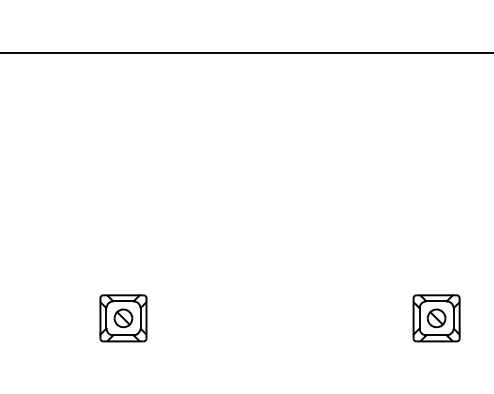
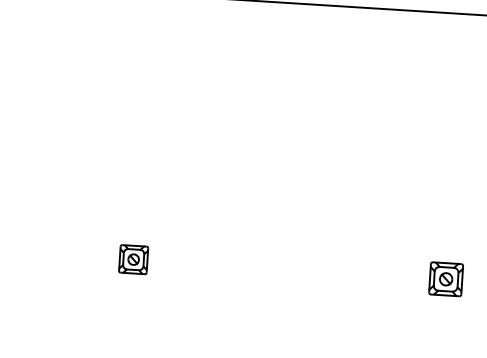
part: (123, 318) -> (133, 259), size x0.6
part: (436, 318) -> (446, 279), size x0.7

